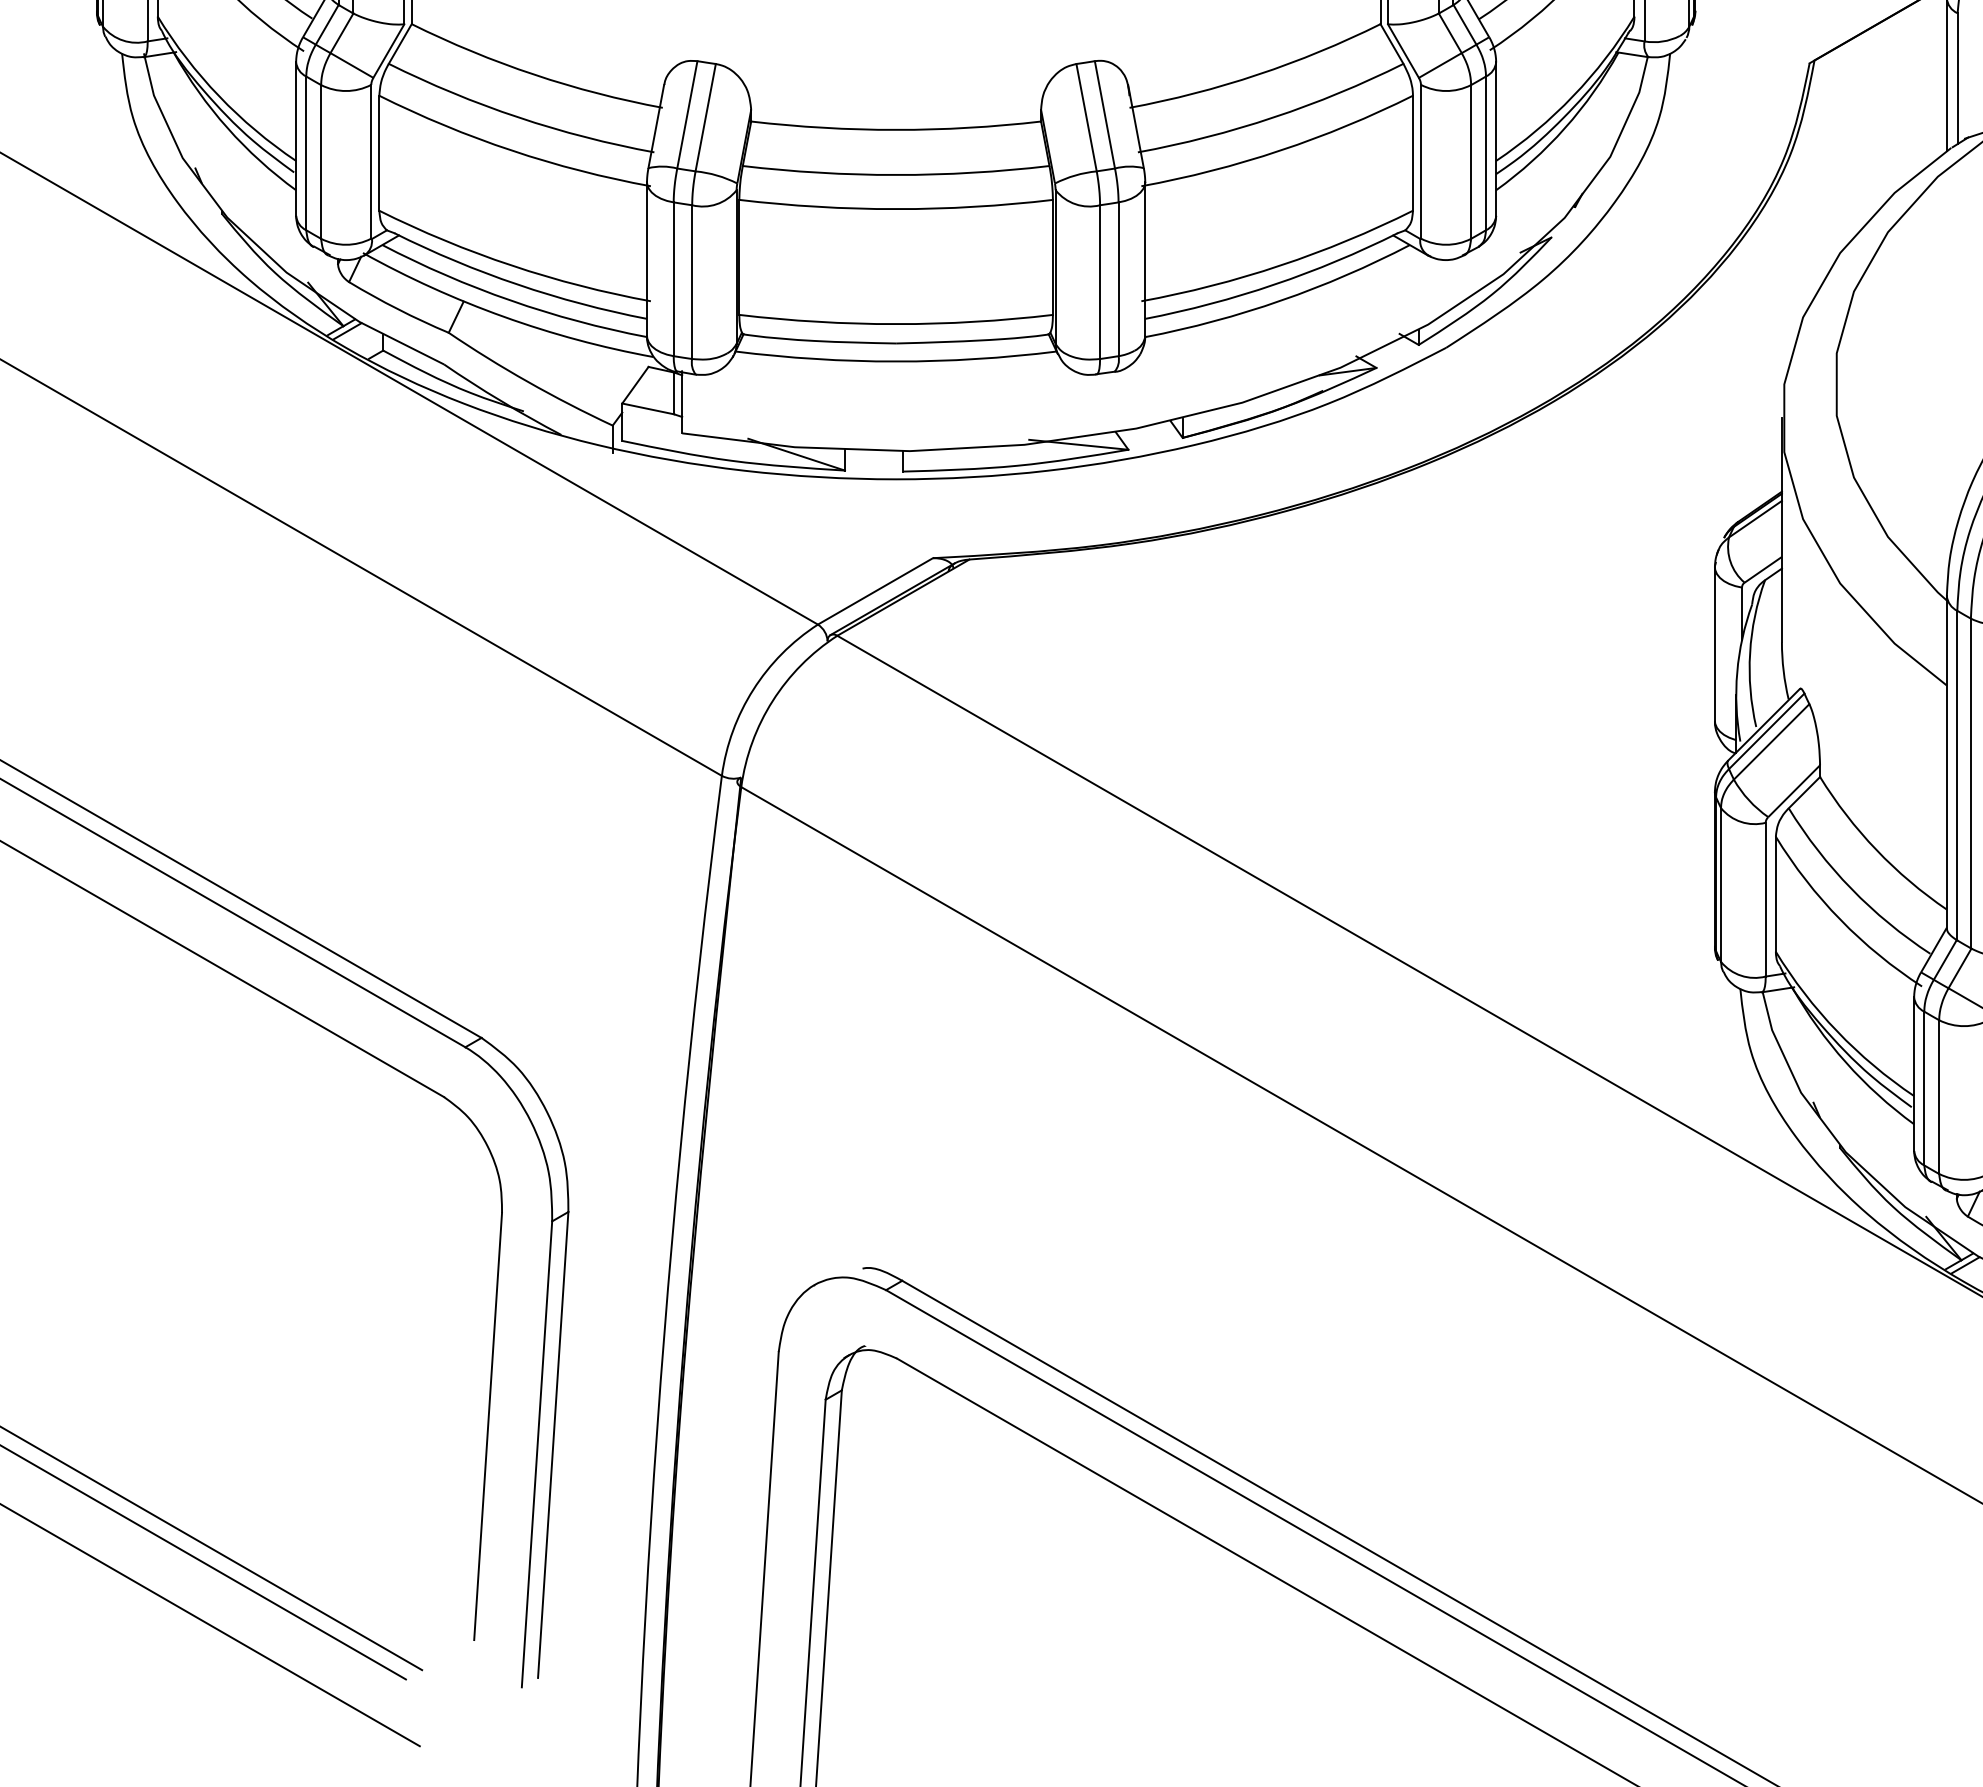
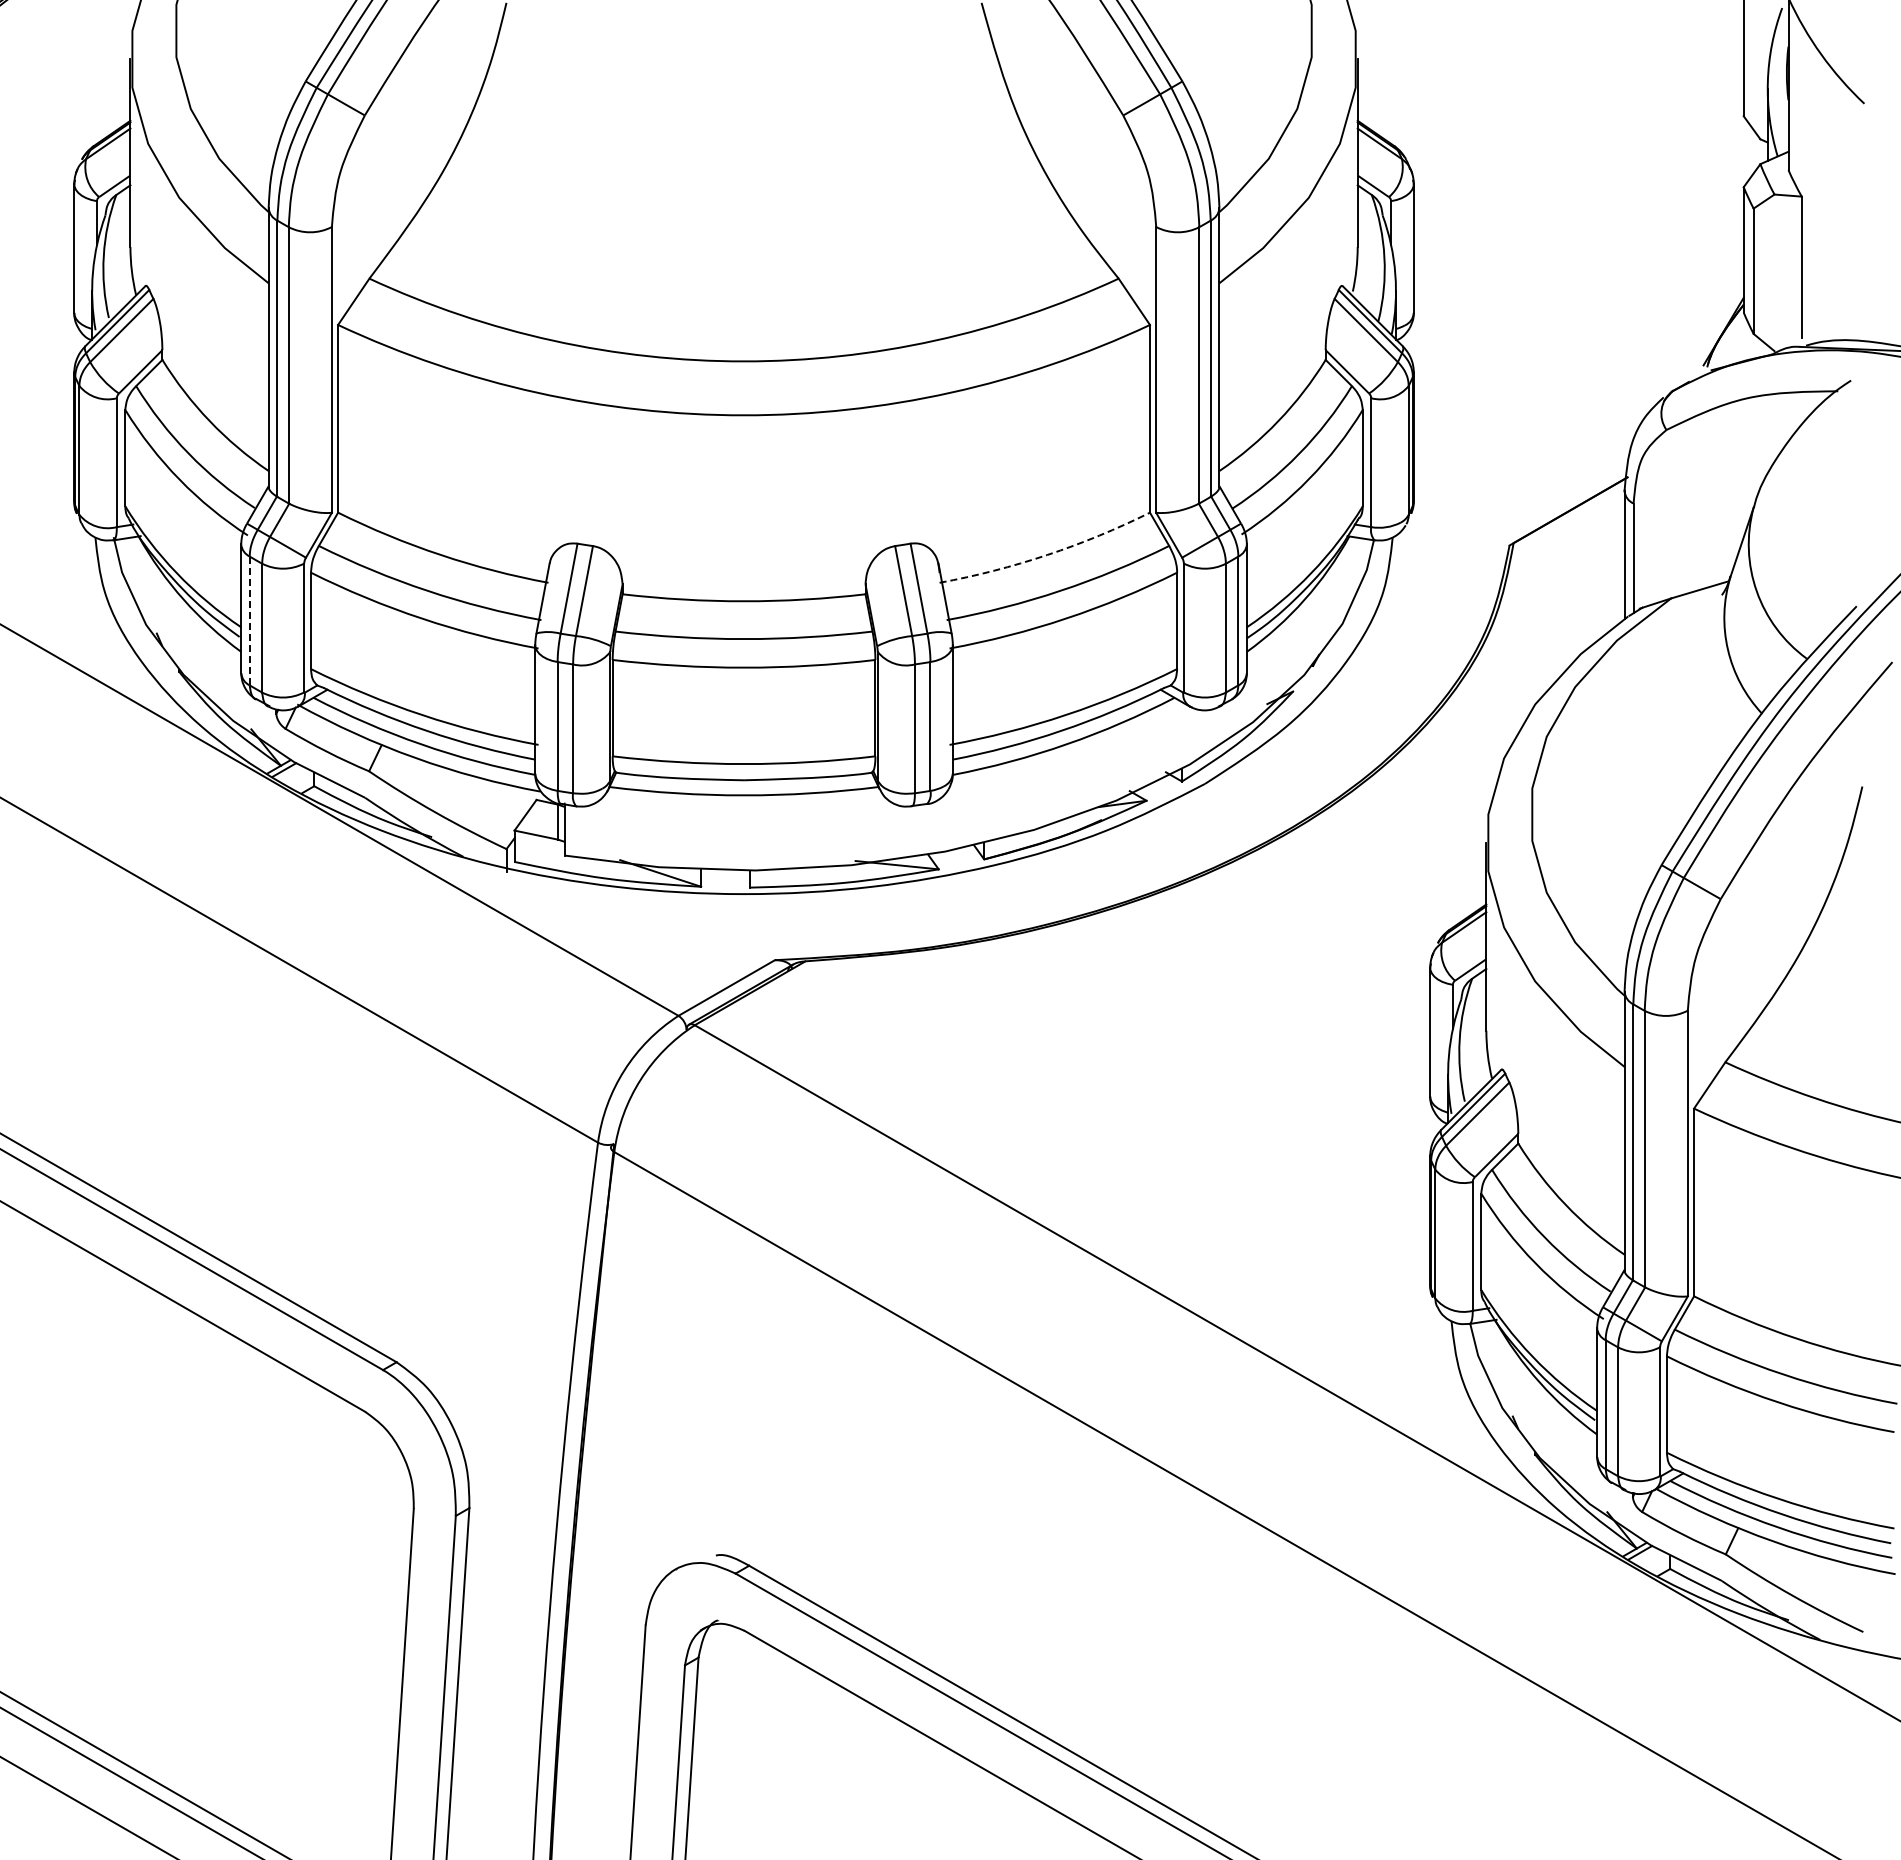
arc: (1258, 75) -> (1047, 555), solid -> dashed
line: (305, 152) -> (249, 620), solid -> dashed

